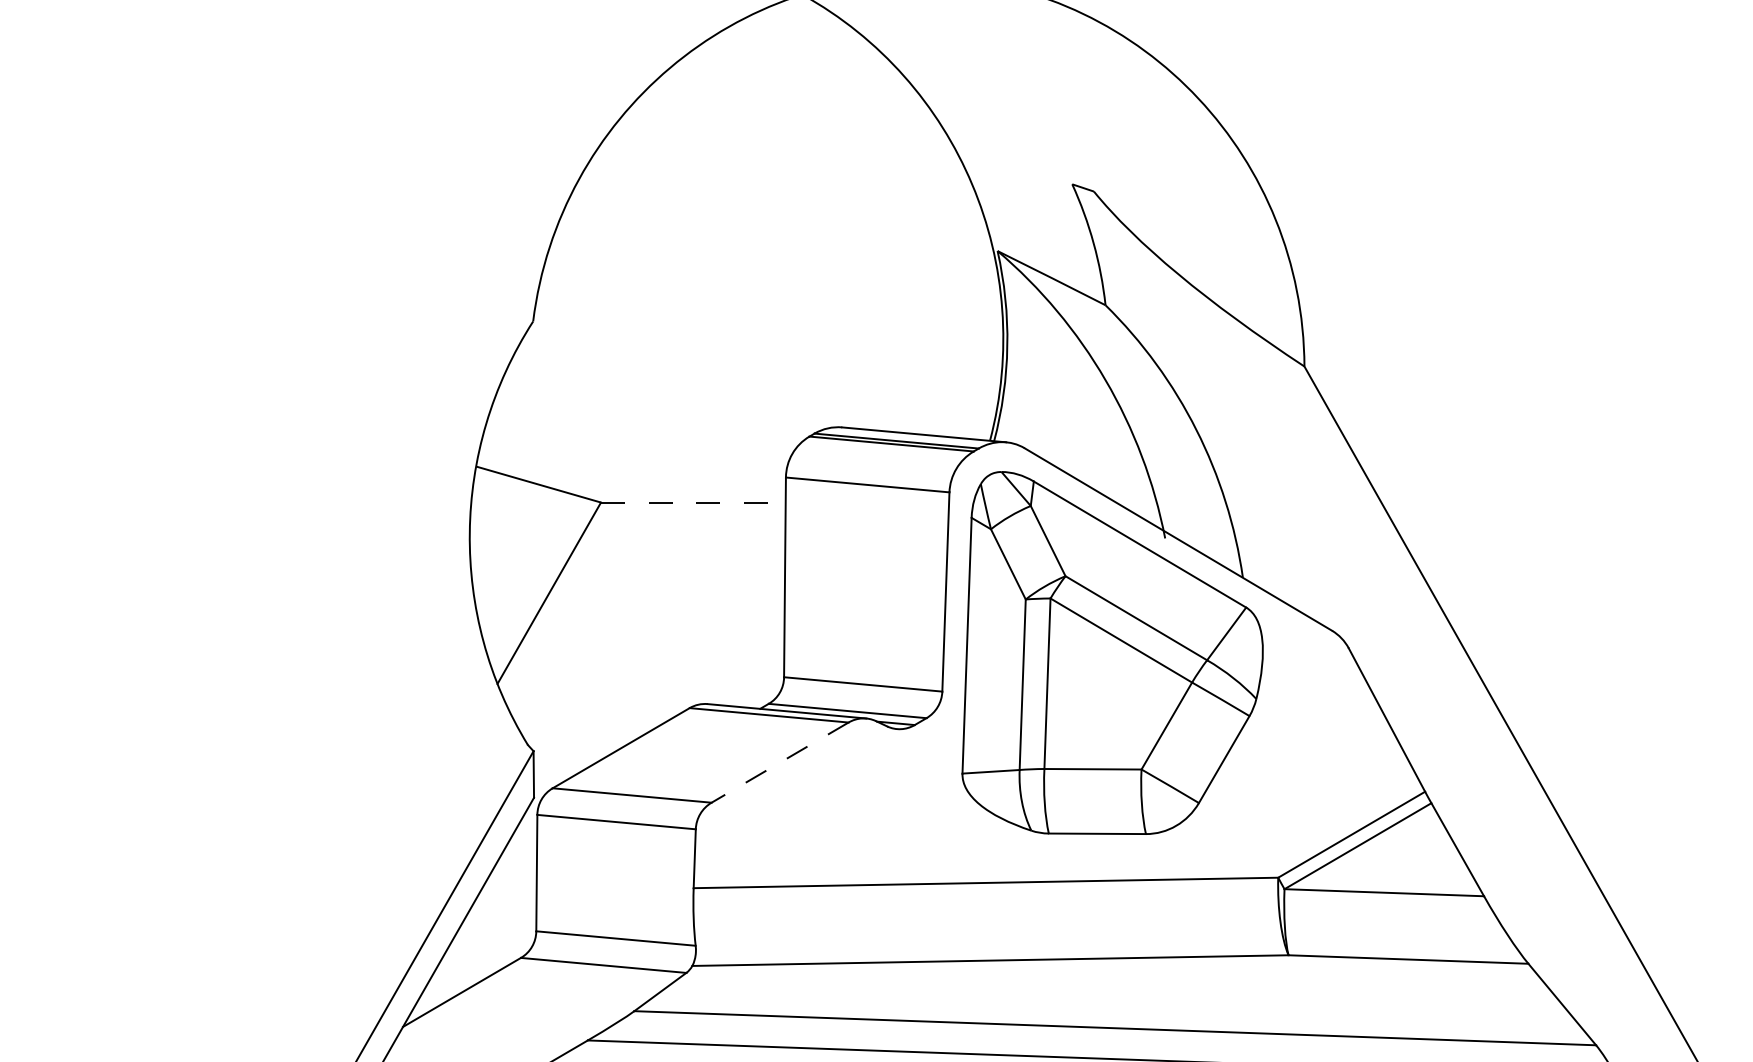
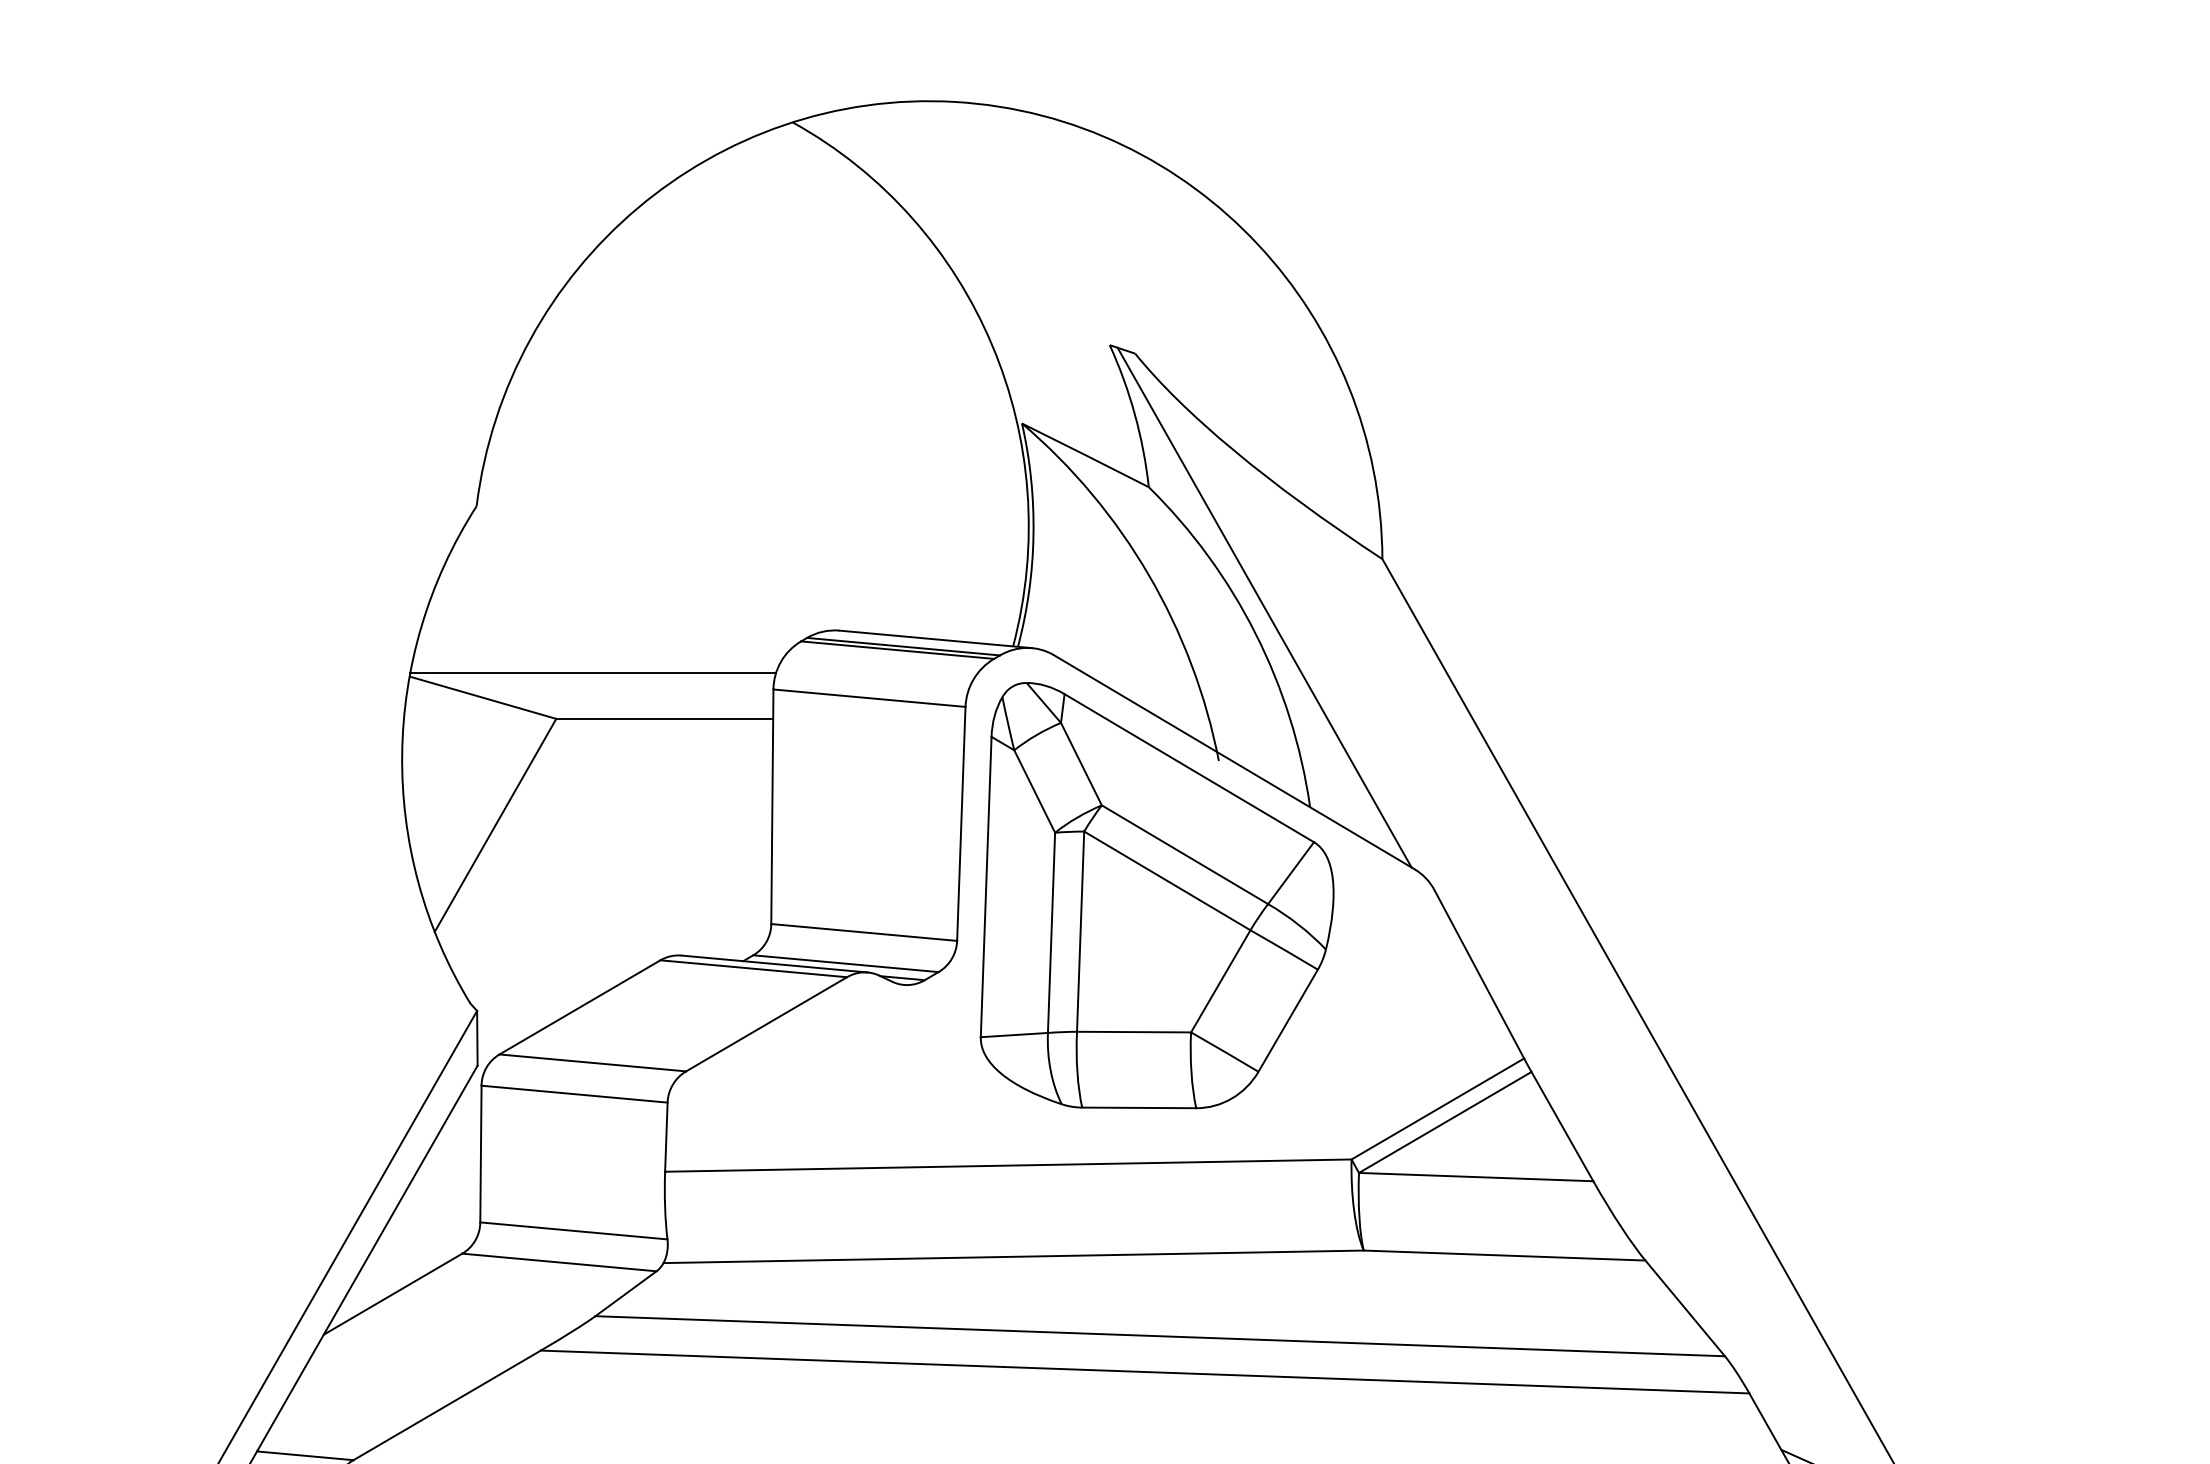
line: (1204, 407) -> (1264, 607), added
line: (632, 463) -> (593, 673), added
line: (694, 502) -> (665, 718), dashed -> solid
line: (780, 762) -> (766, 1024), dashed -> solid

